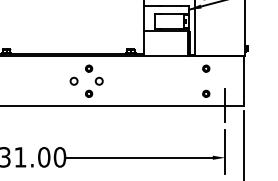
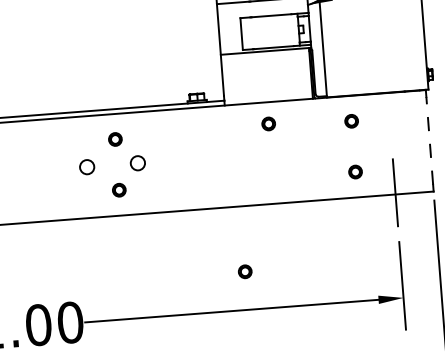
part: (165, 66) -> (269, 123), added
line: (244, 81) -> (430, 141), solid -> dashed
part: (148, 138) -> (246, 270), added

